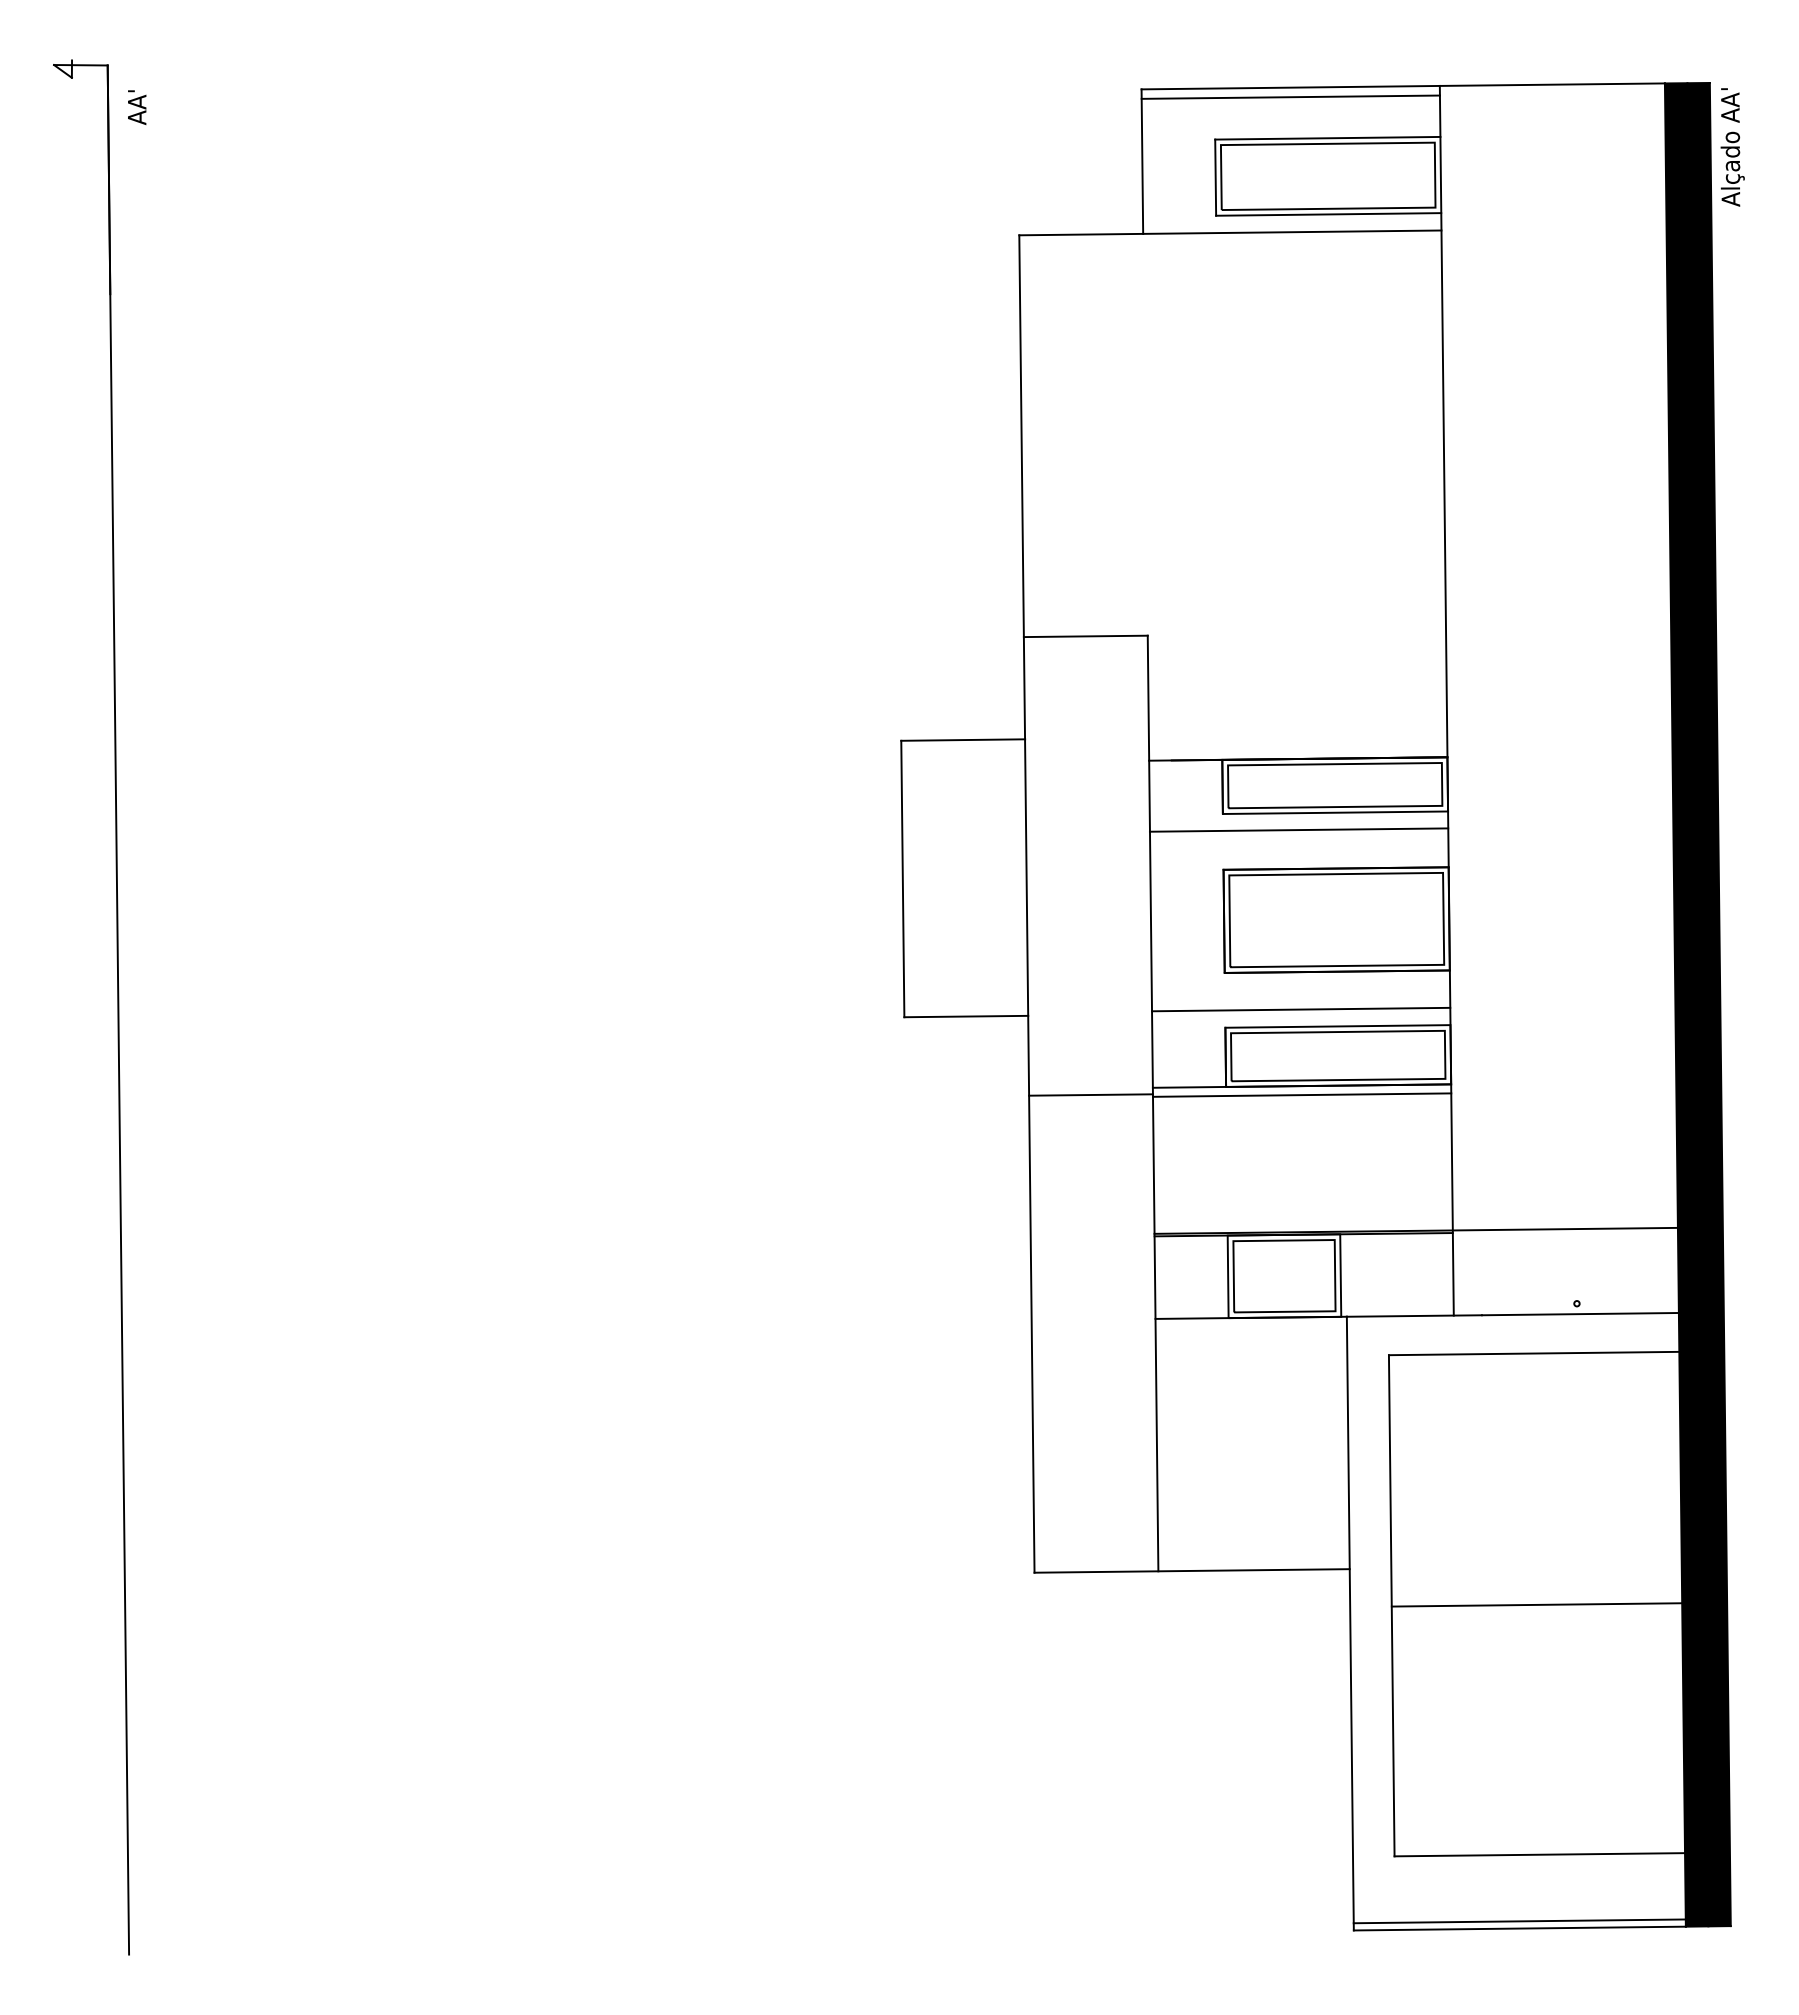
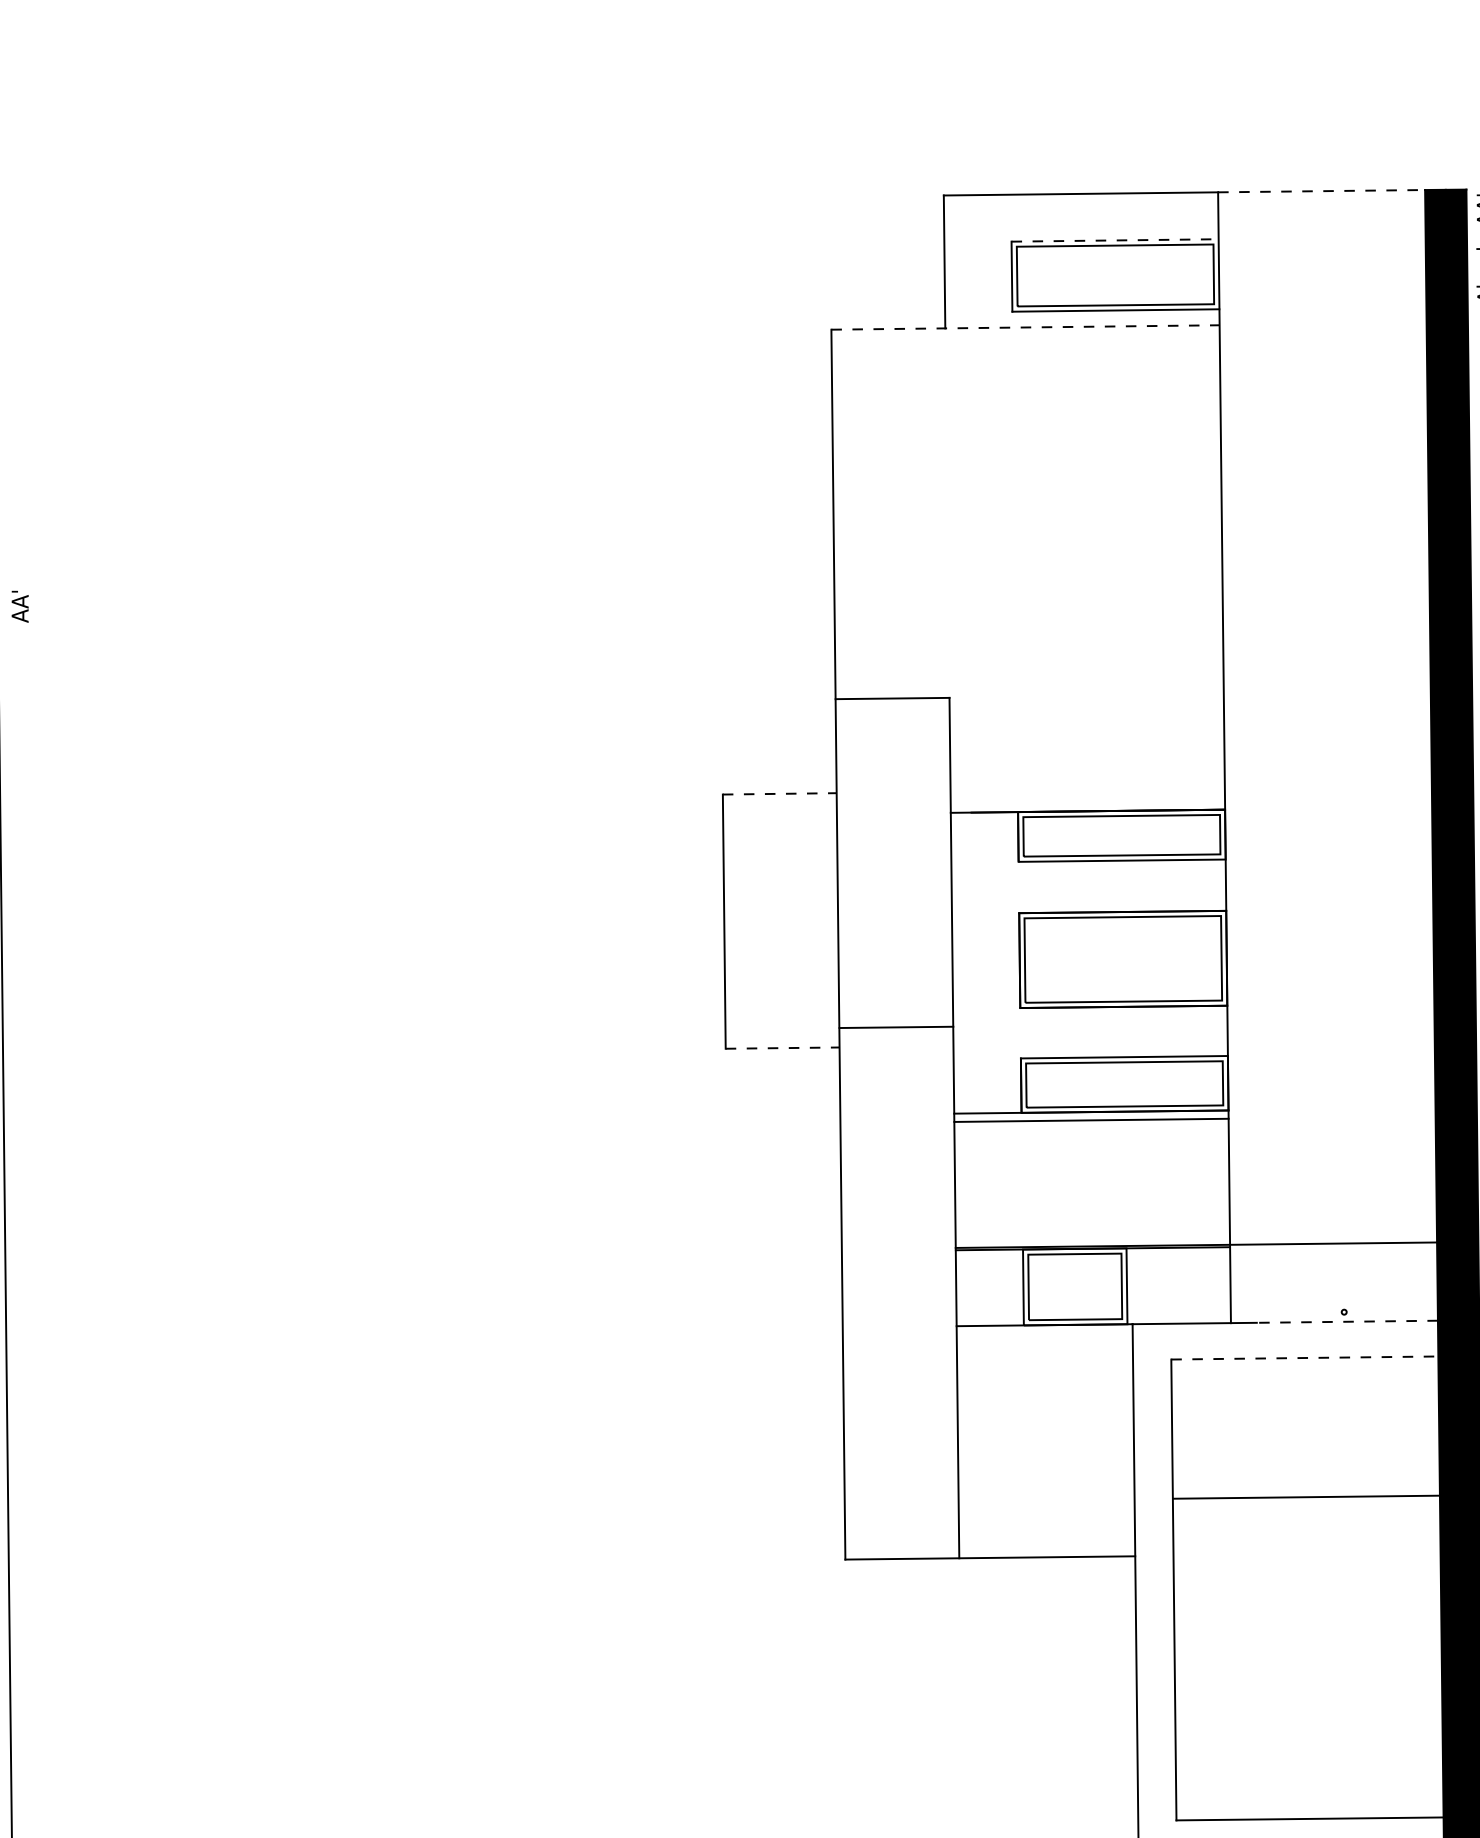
line: (1552, 84) -> (1321, 191), solid -> dashed
line: (1290, 96) -> (1080, 202), removed
text: (137, 107) -> (20, 606), moved
line: (1327, 138) -> (1114, 240), solid -> dashed
line: (1230, 232) -> (1025, 327), solid -> dashed
line: (963, 740) -> (780, 794), solid -> dashed
line: (1298, 829) -> (1088, 876), removed
line: (1300, 1009) -> (1089, 1041), removed
line: (966, 1016) -> (782, 1048), solid -> dashed
line: (1090, 1094) -> (895, 1026), moved
line: (1579, 1314) -> (1346, 1322), solid -> dashed
line: (1534, 1353) -> (1305, 1357), solid -> dashed
line: (1536, 1604) -> (1306, 1496), moved

